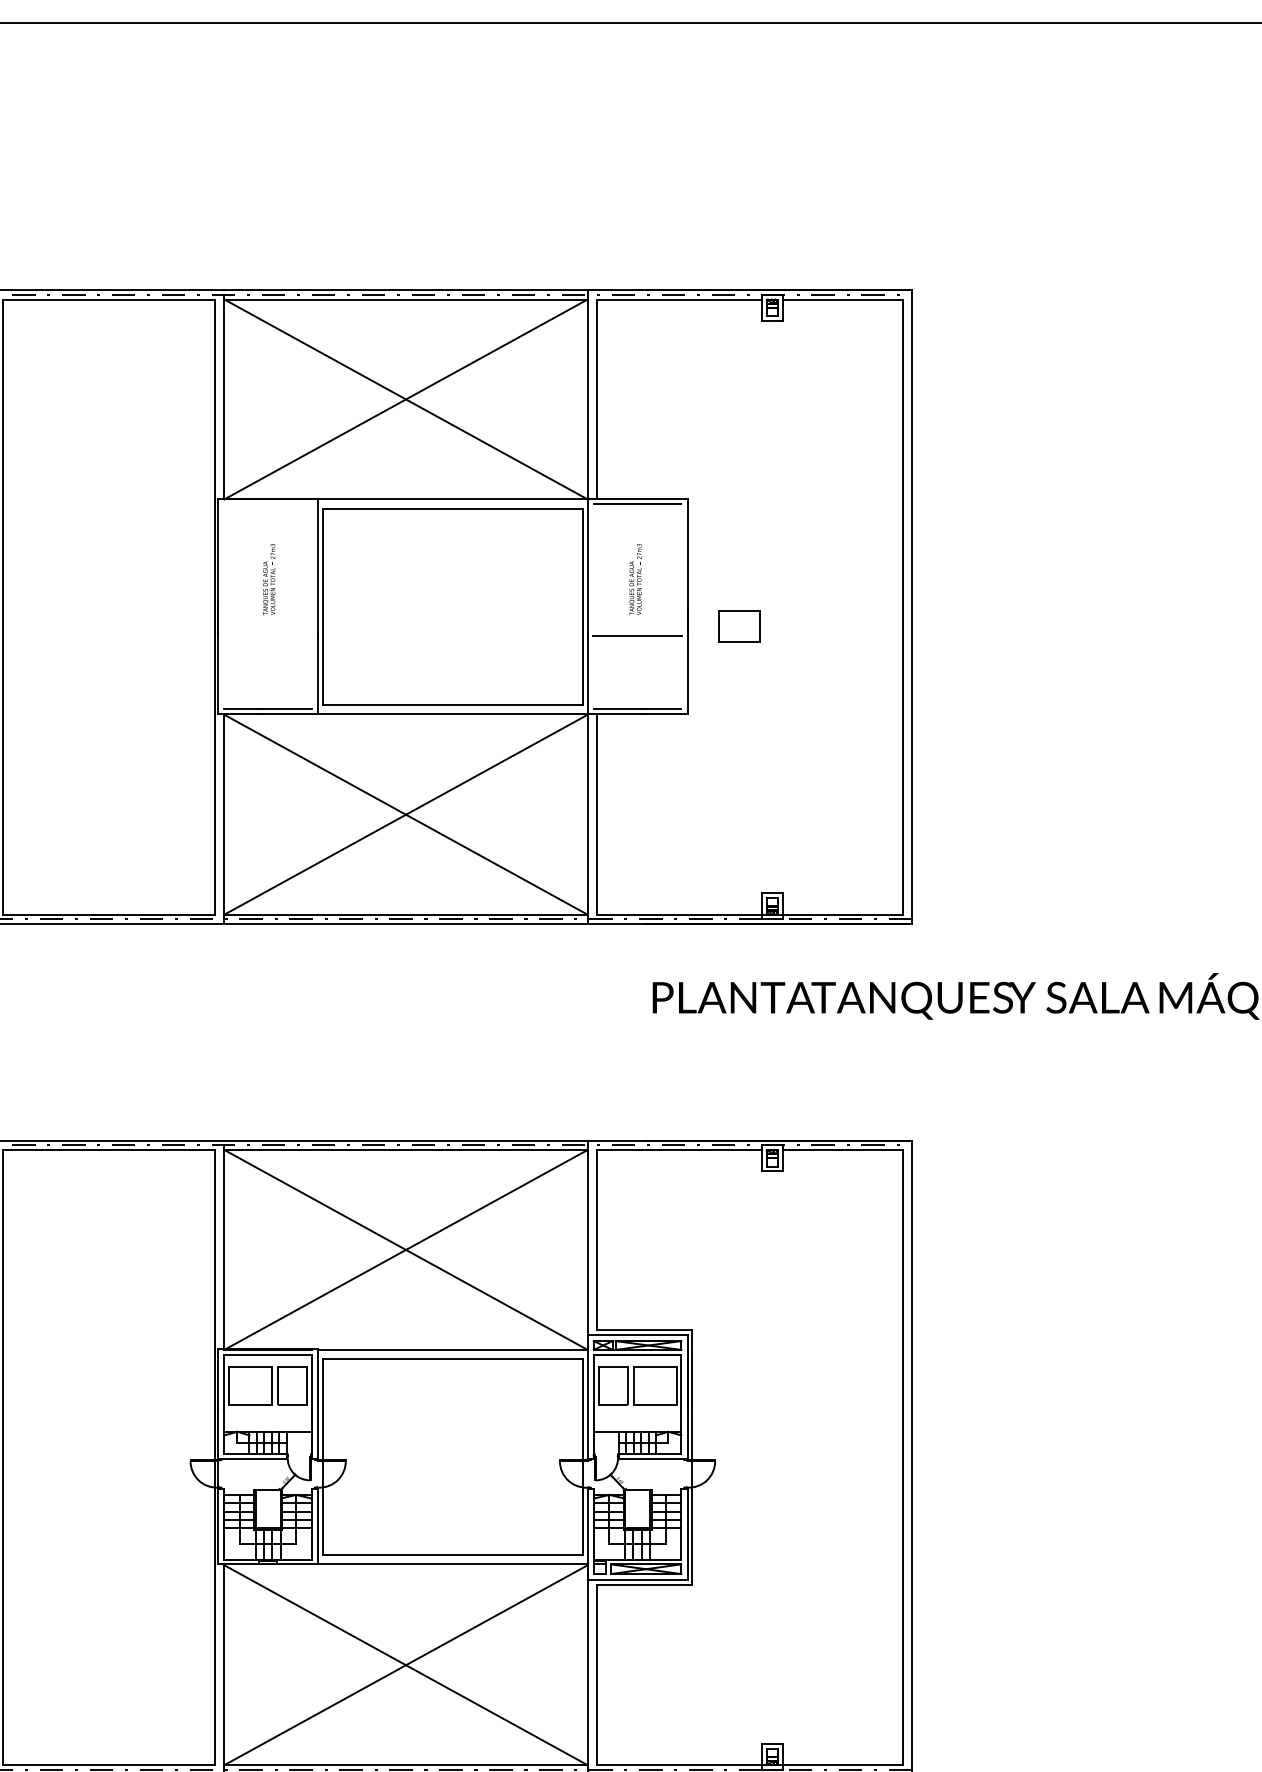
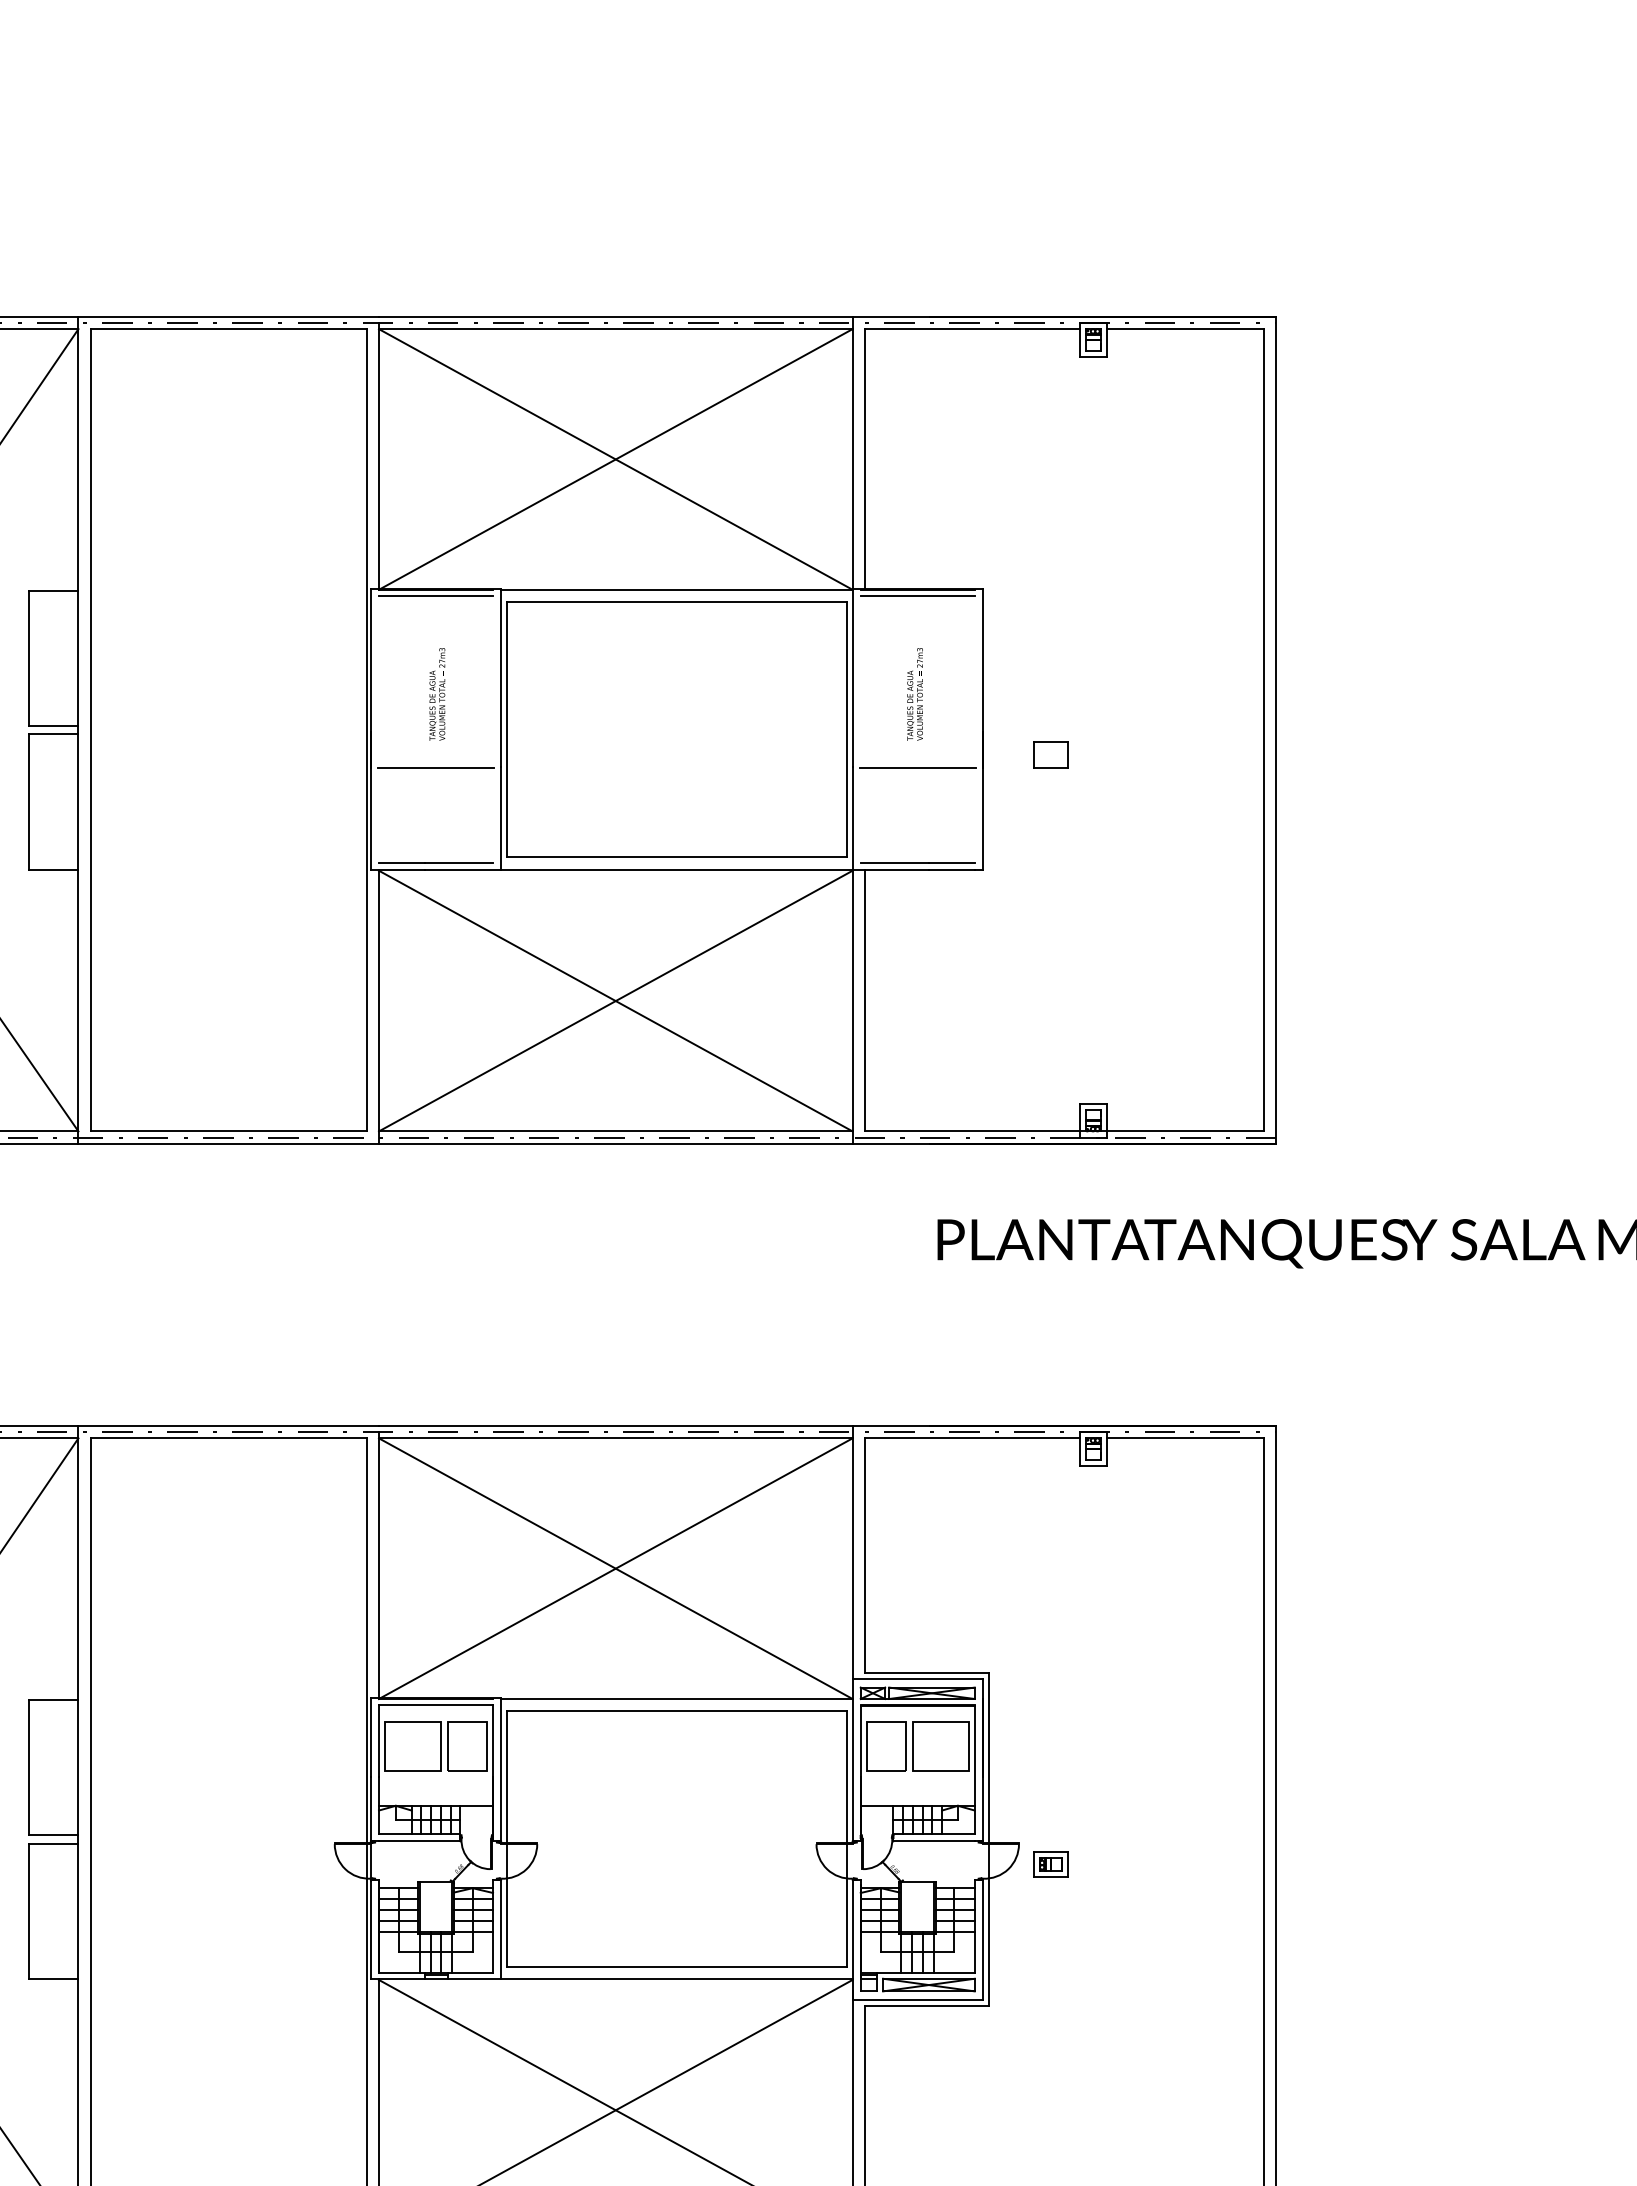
line: (267, 504) -> (435, 596), added
part: (739, 625) -> (1050, 754), size x0.62
line: (267, 636) -> (435, 768), added
part: (739, 1476) -> (1050, 1864), added

